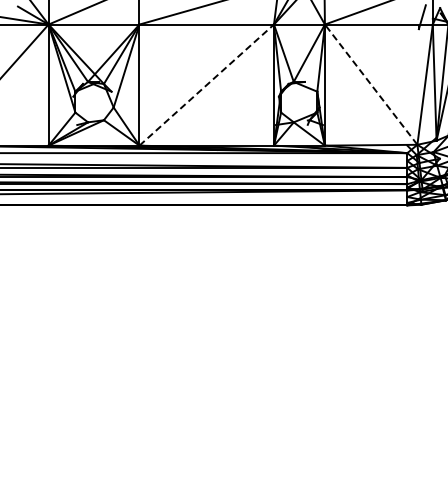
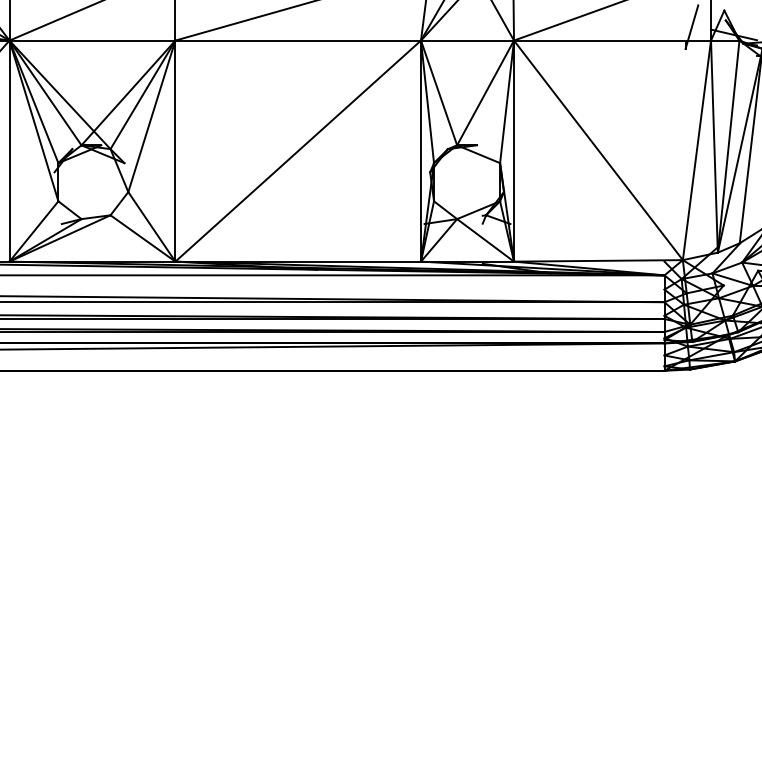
line: (207, 84) -> (299, 150), dashed -> solid
line: (371, 84) -> (599, 150), dashed -> solid

